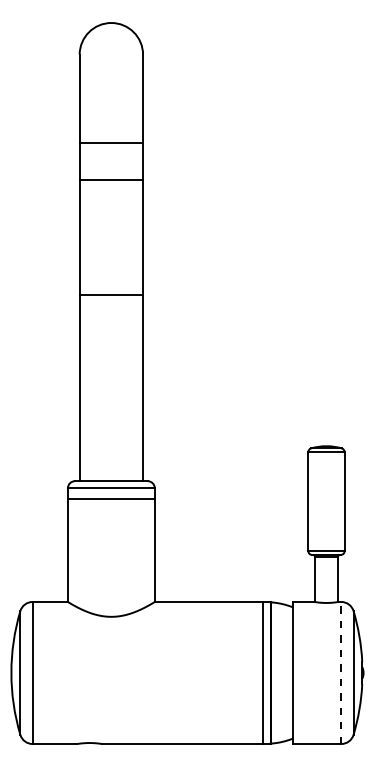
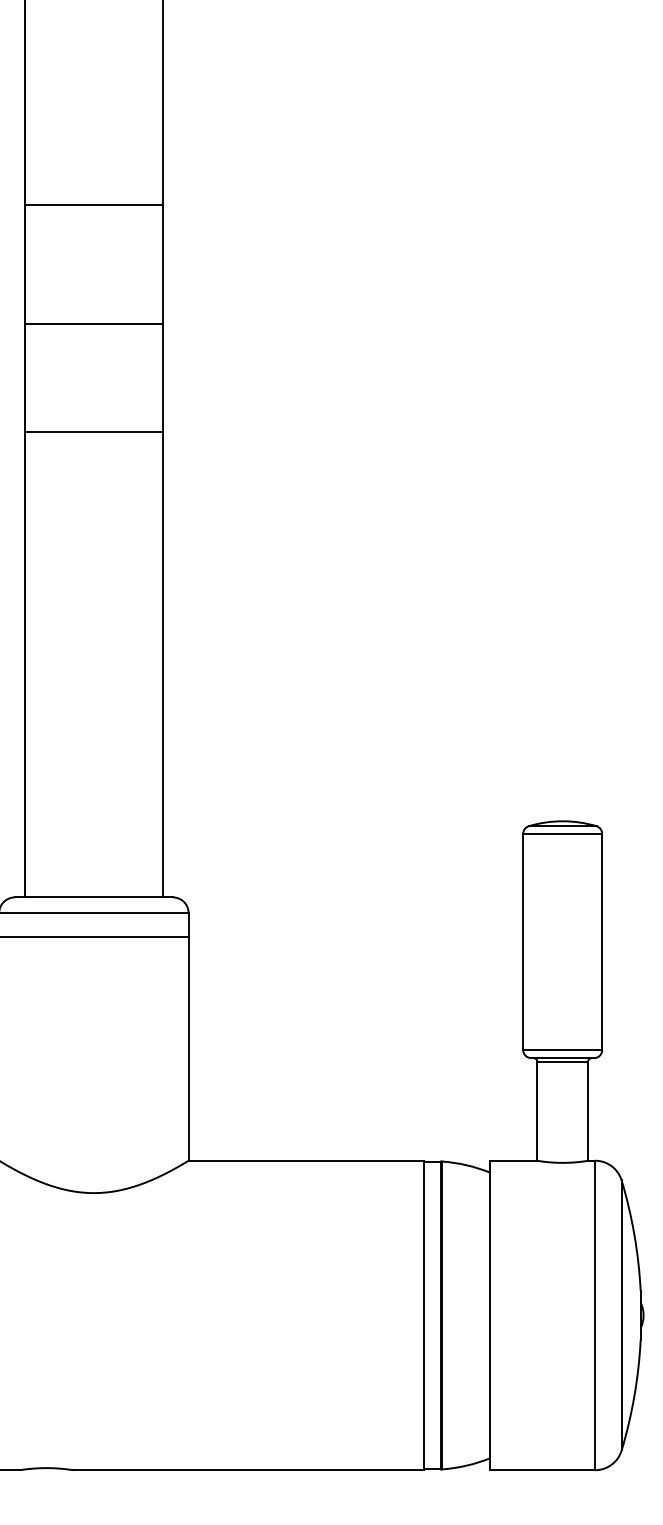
line: (111, 143) -> (94, 205), moved
line: (111, 179) -> (94, 322), moved
line: (111, 294) -> (94, 431), moved
line: (341, 672) -> (595, 1314), dashed -> solid

